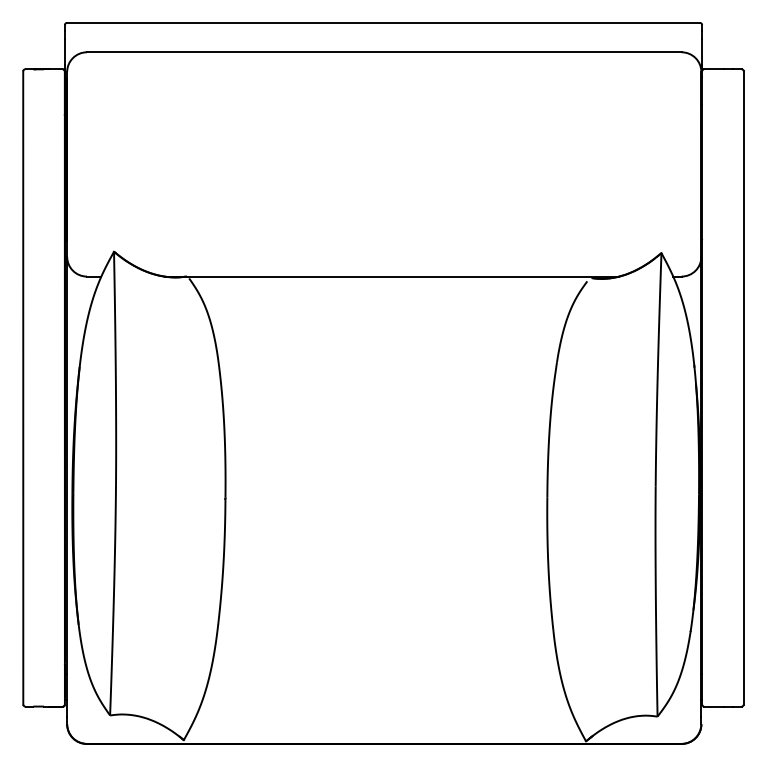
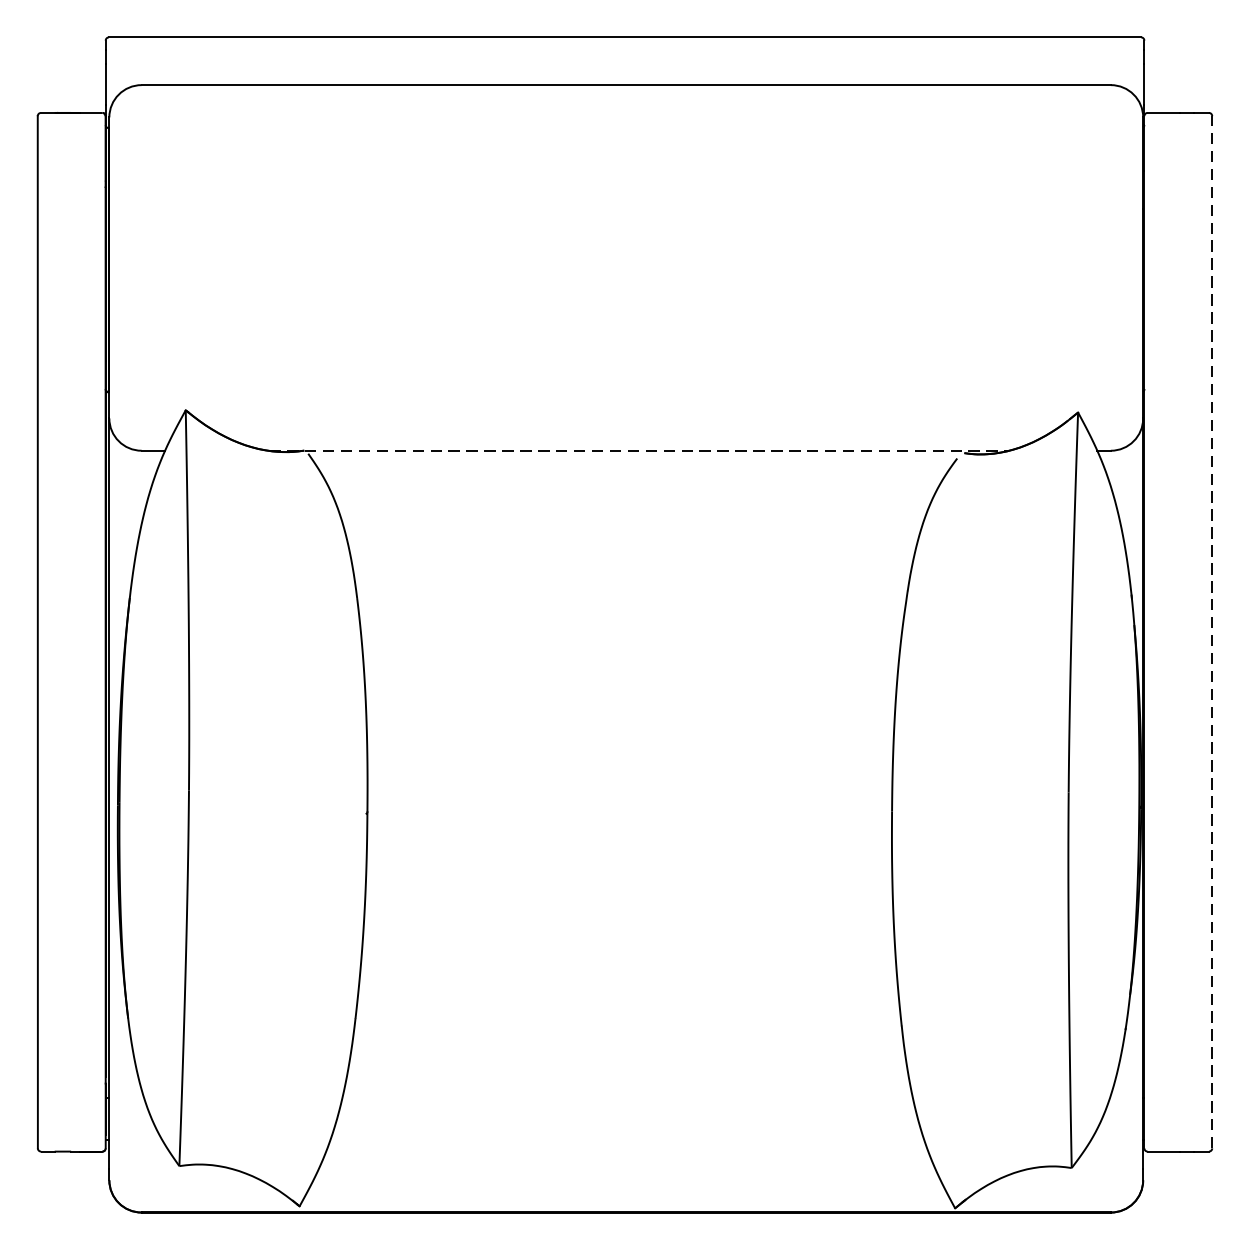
line: (392, 276) -> (639, 450), solid -> dashed
line: (743, 387) -> (1211, 631), solid -> dashed

